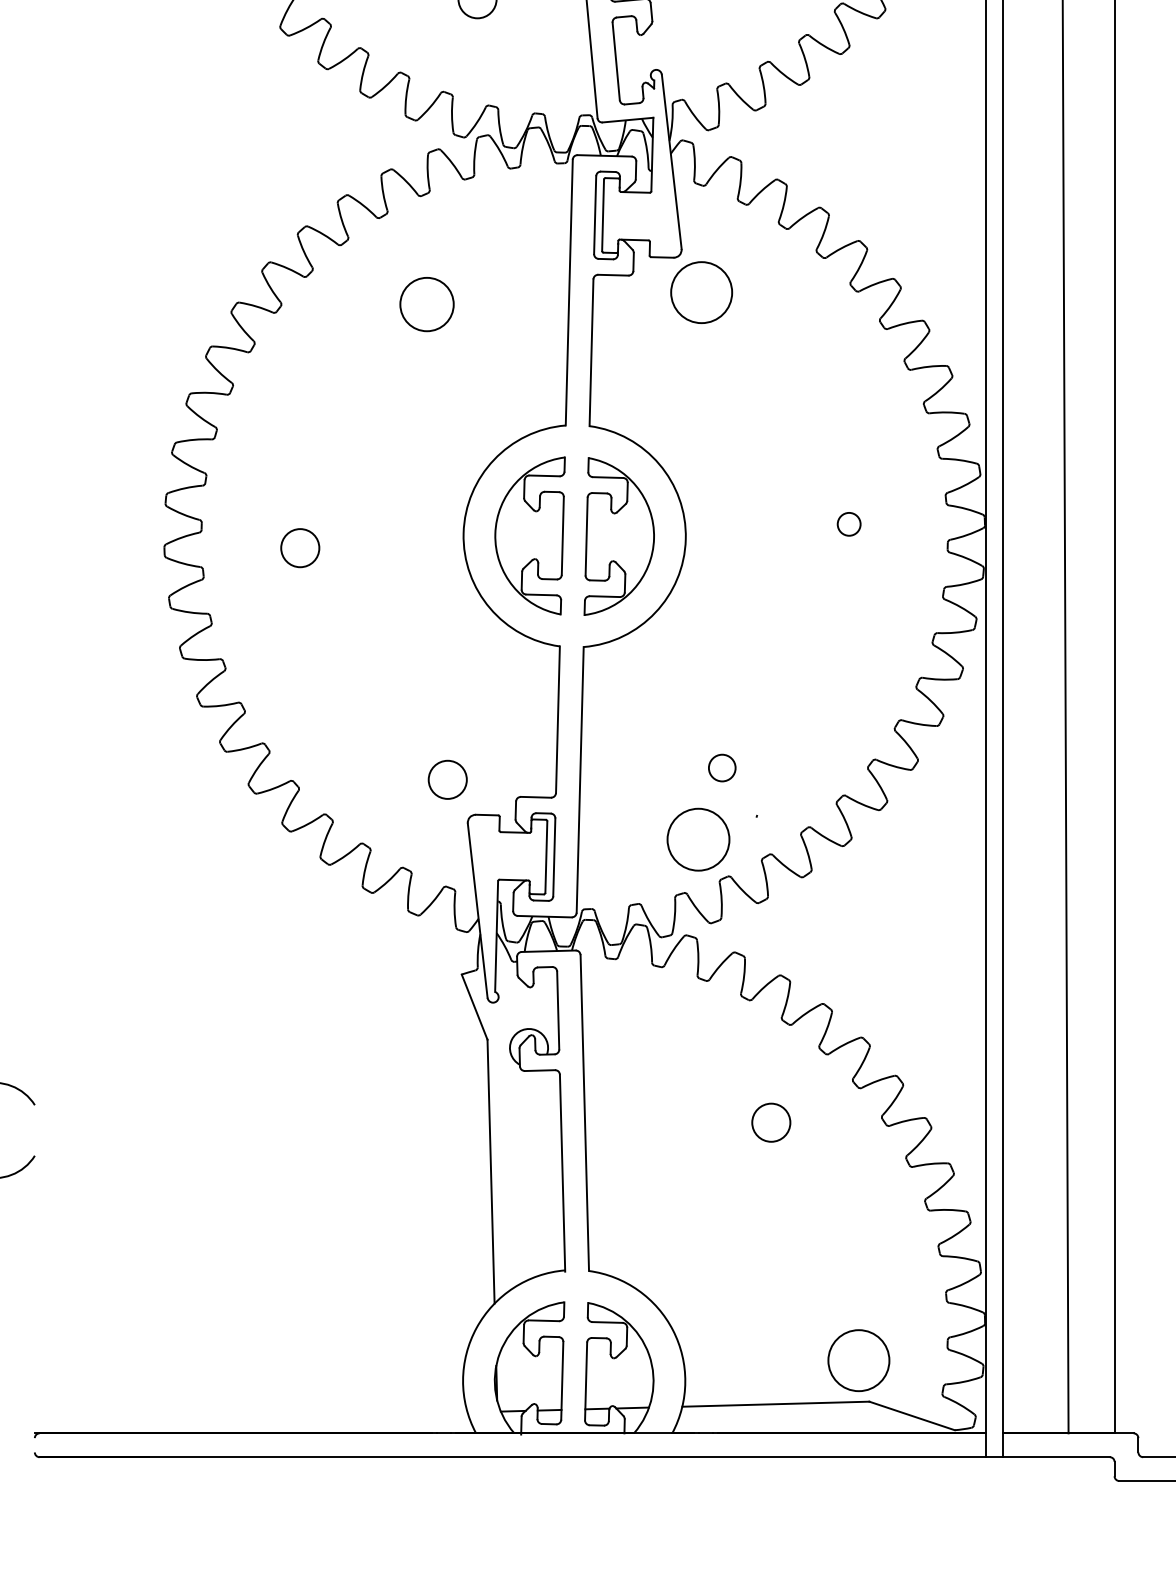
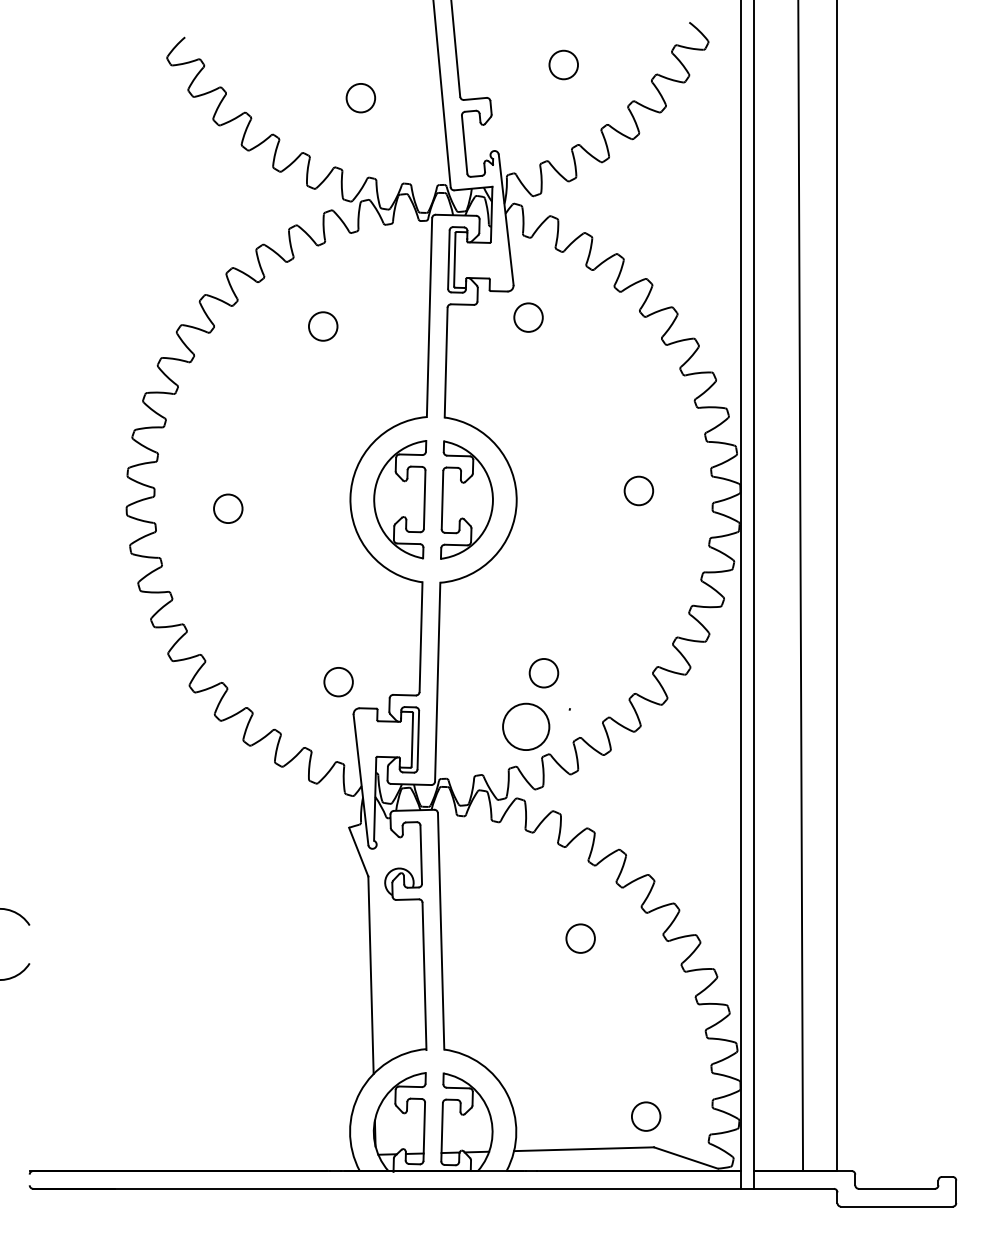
circle: (701, 292) -> (528, 317), size x0.62
circle: (427, 304) -> (323, 326), size x0.71
circle: (848, 523) -> (638, 490), size x1.67
circle: (721, 768) -> (543, 673), size x1.43
circle: (857, 1360) -> (645, 1116), size x0.62

